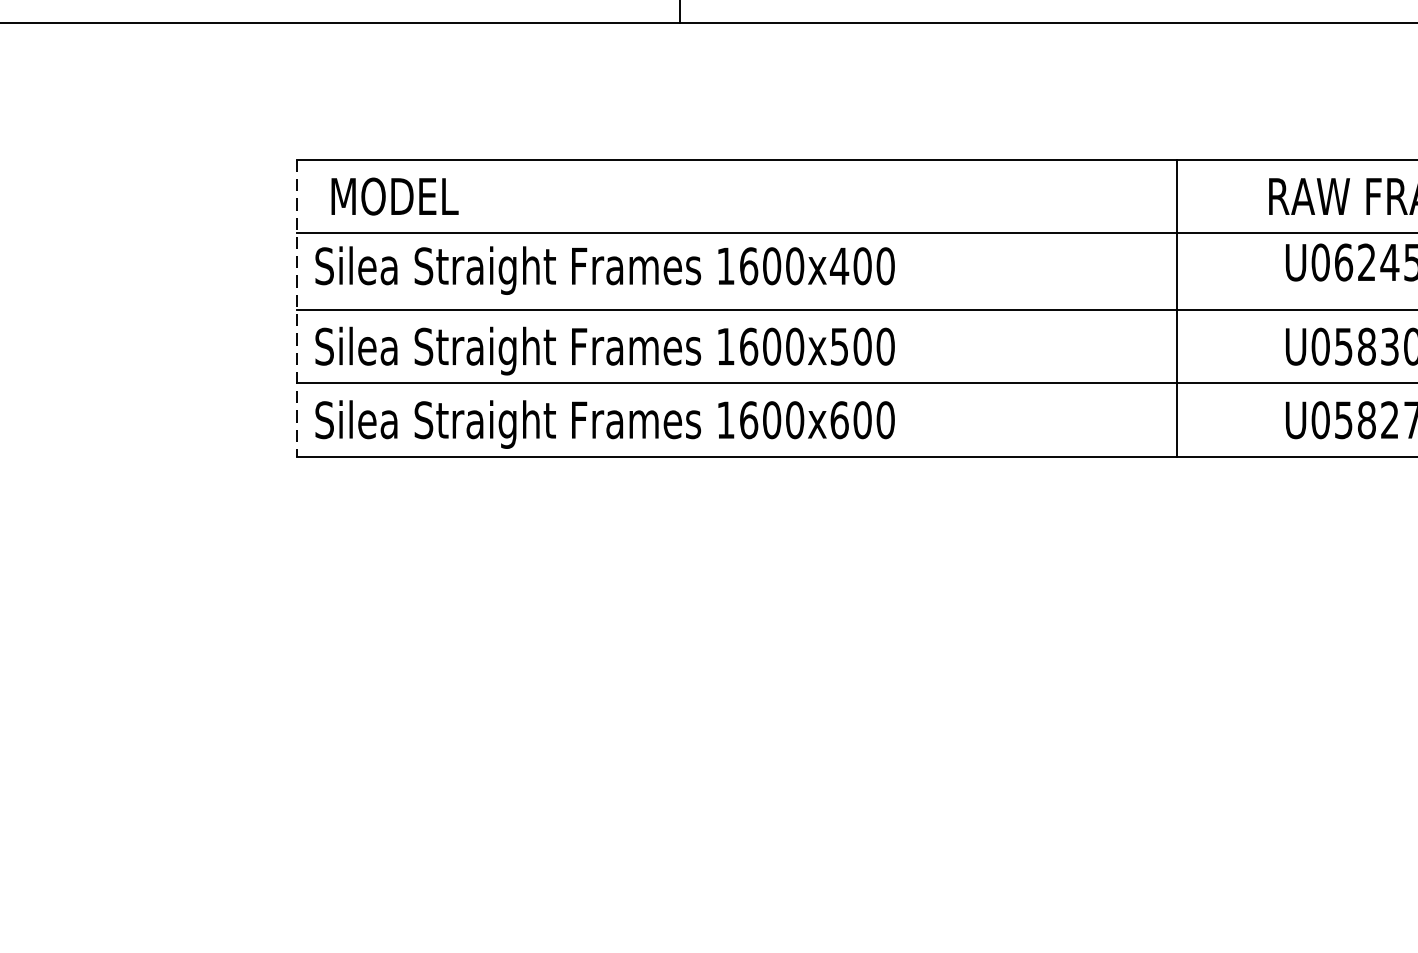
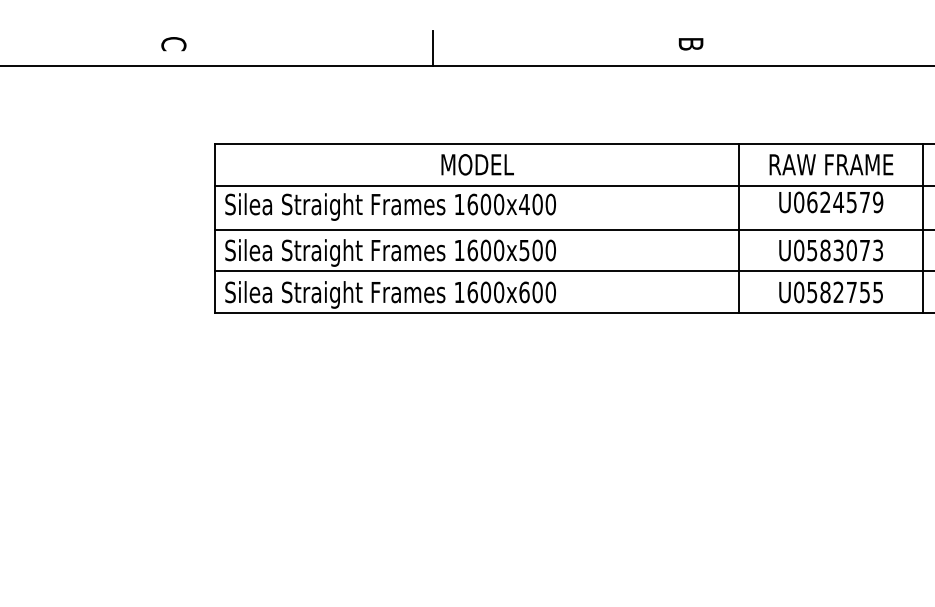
text: (394, 196) -> (477, 164), moved
line: (296, 308) -> (214, 228), dashed -> solid
line: (1175, 308) -> (738, 228), moved

